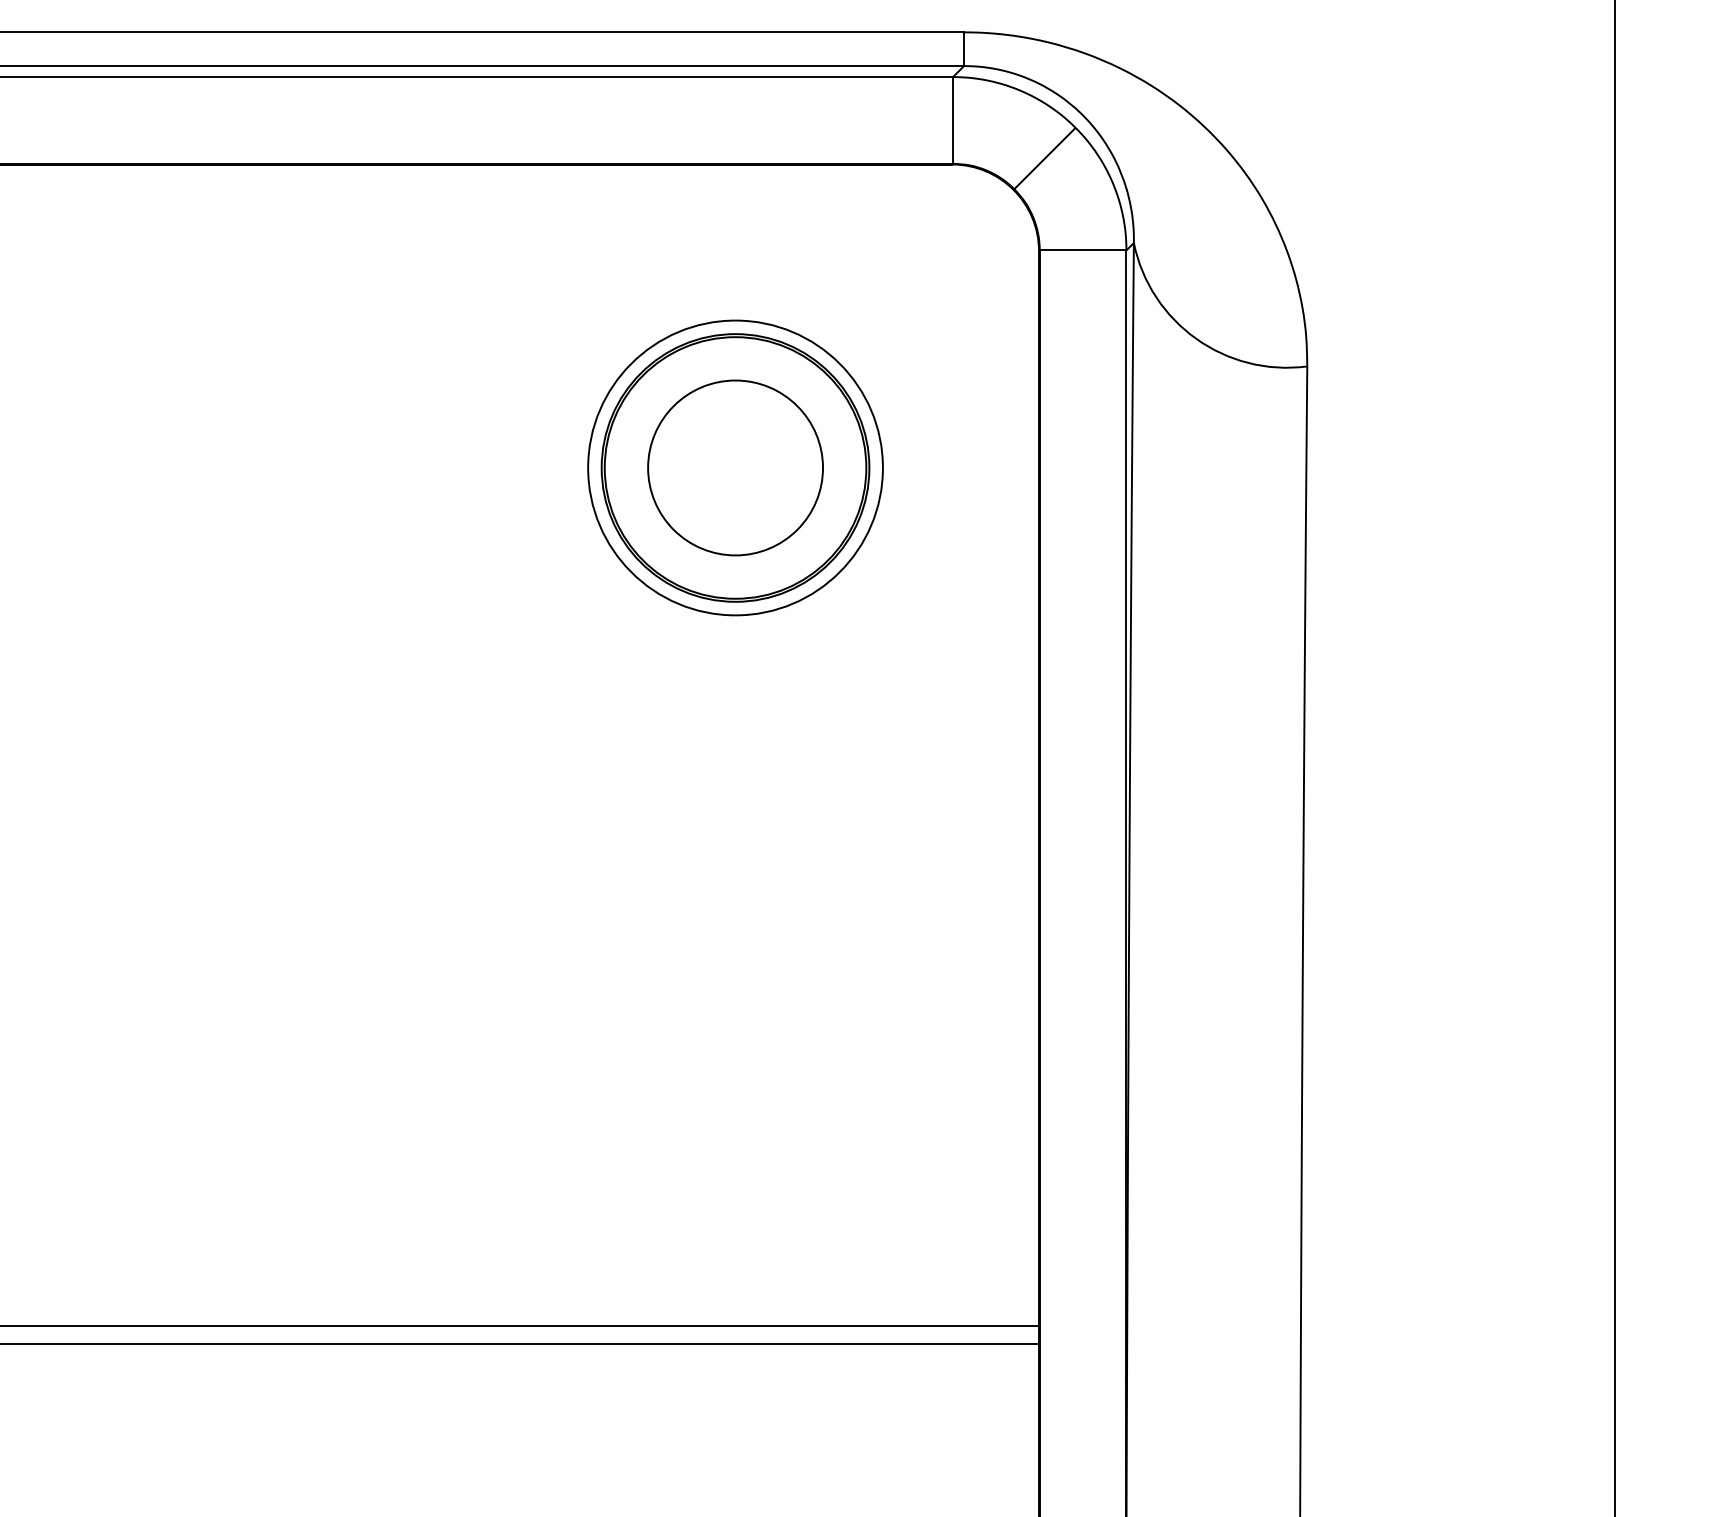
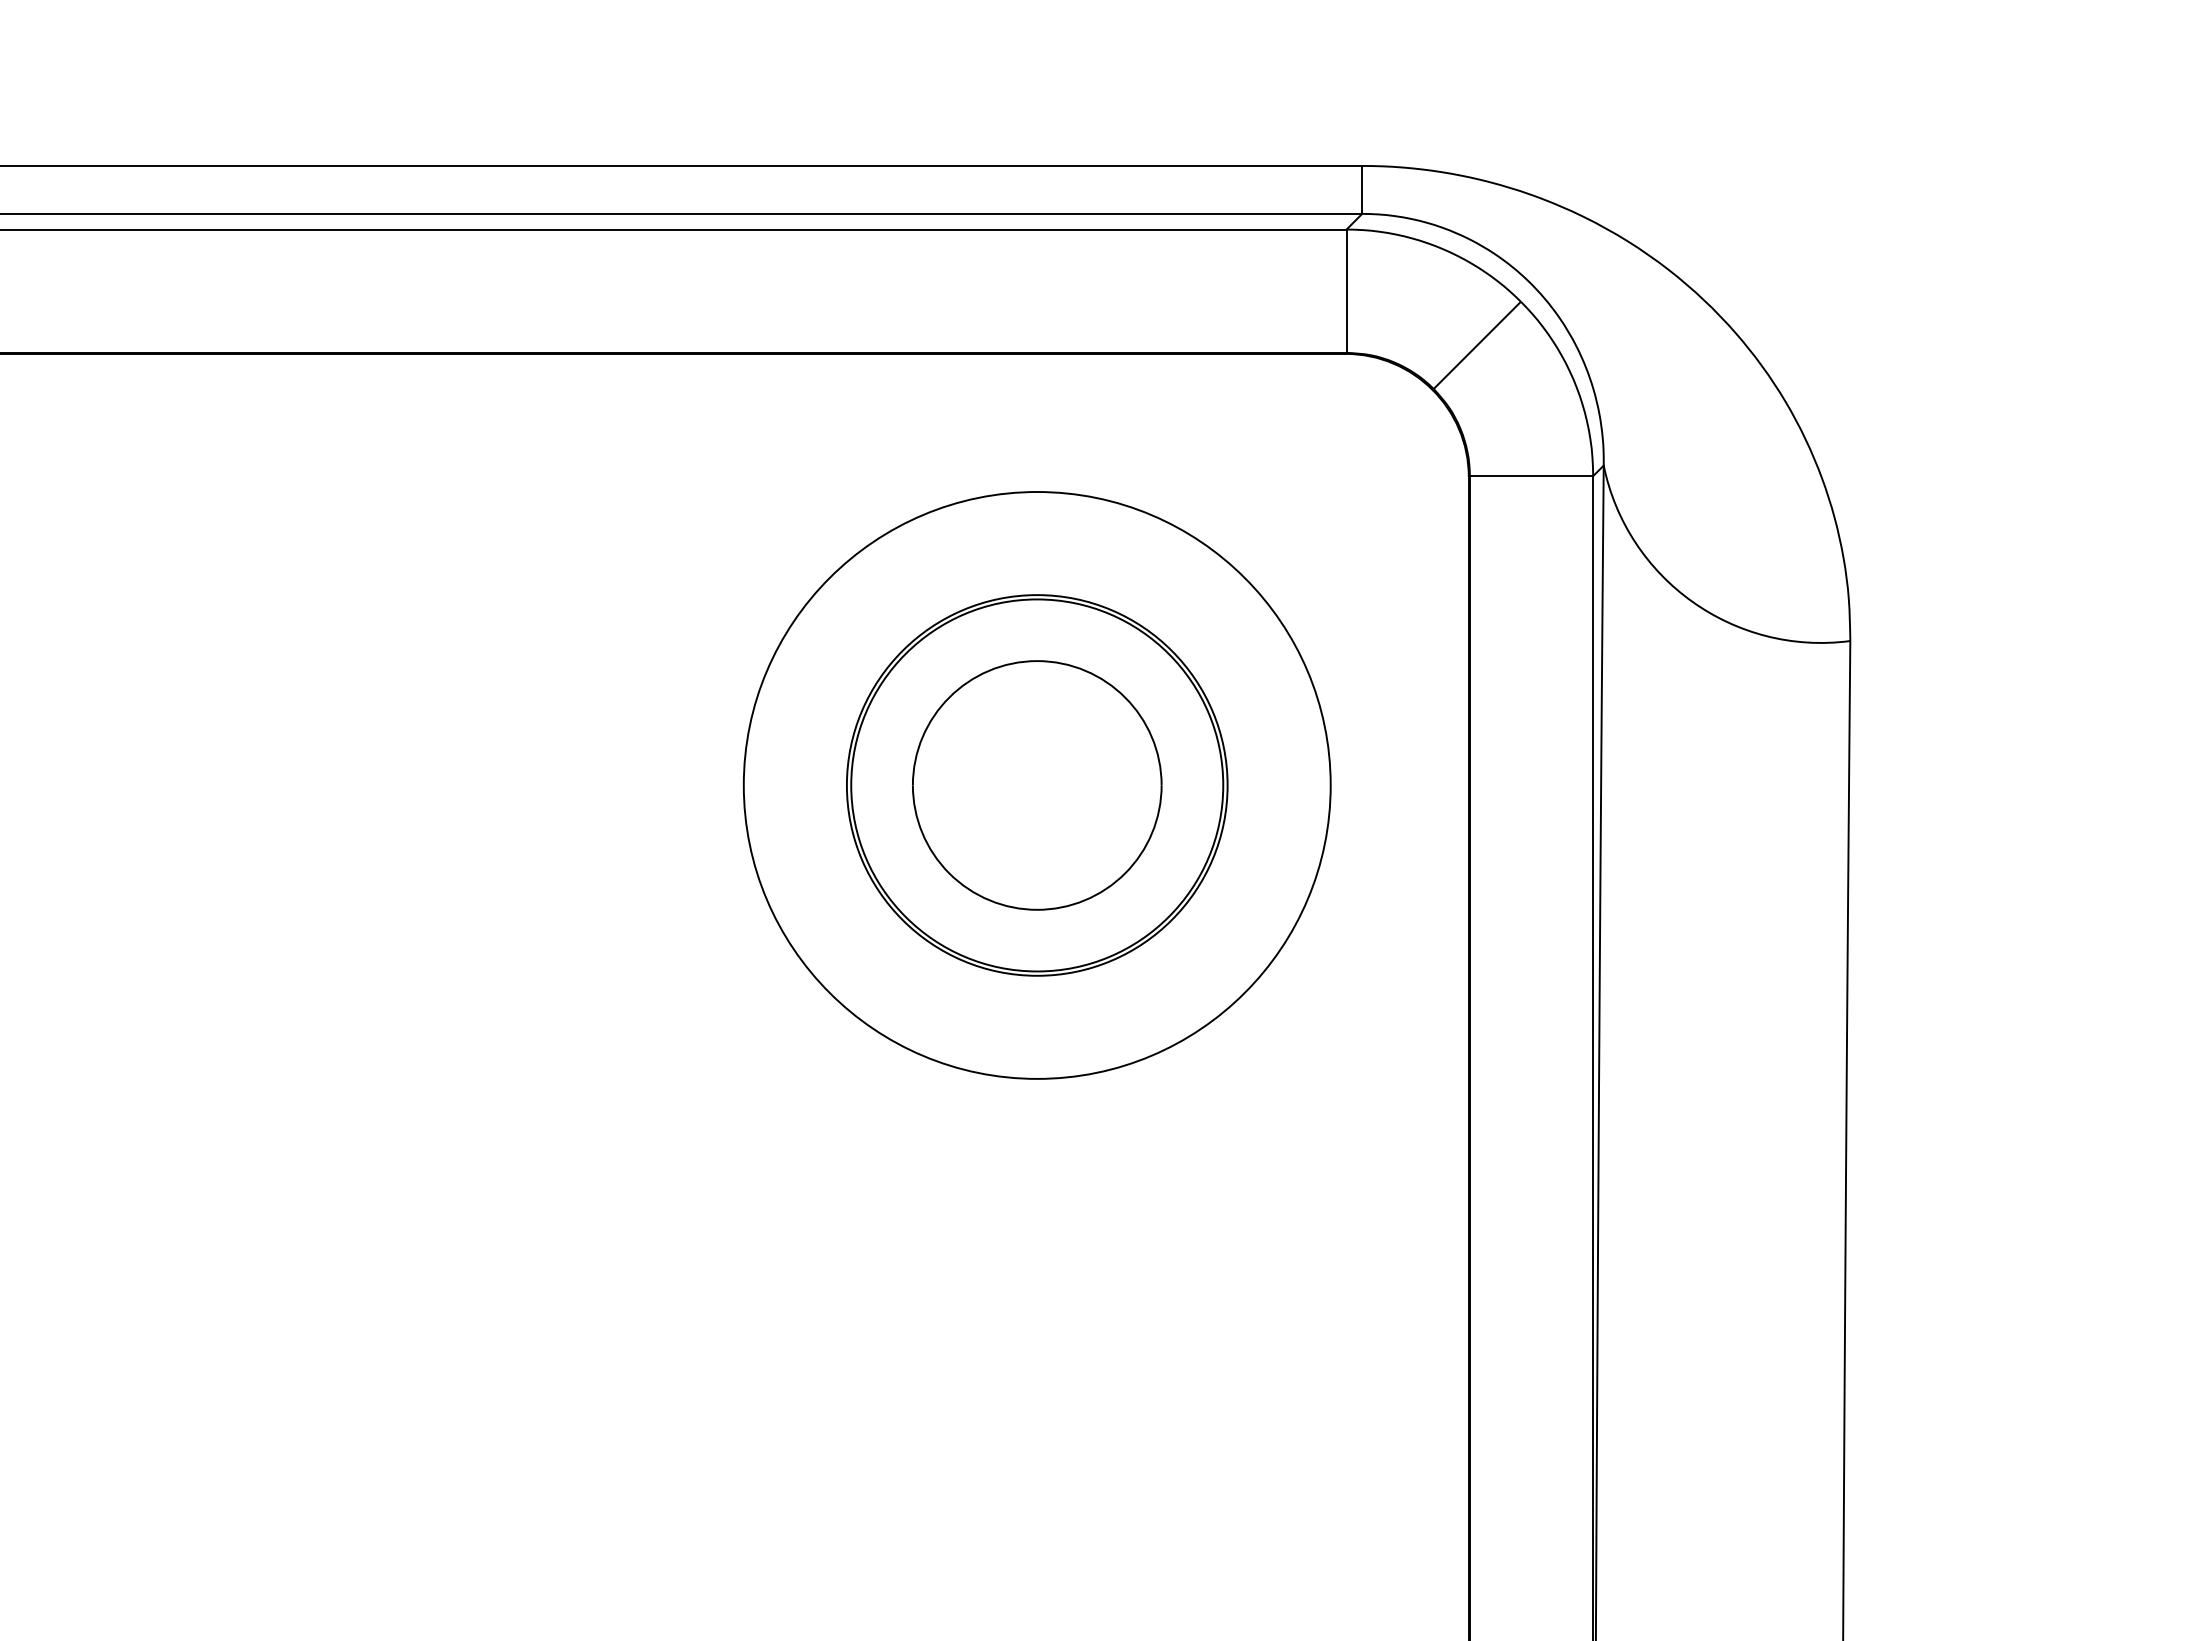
circle: (735, 467) -> (1037, 784), size x1.4

